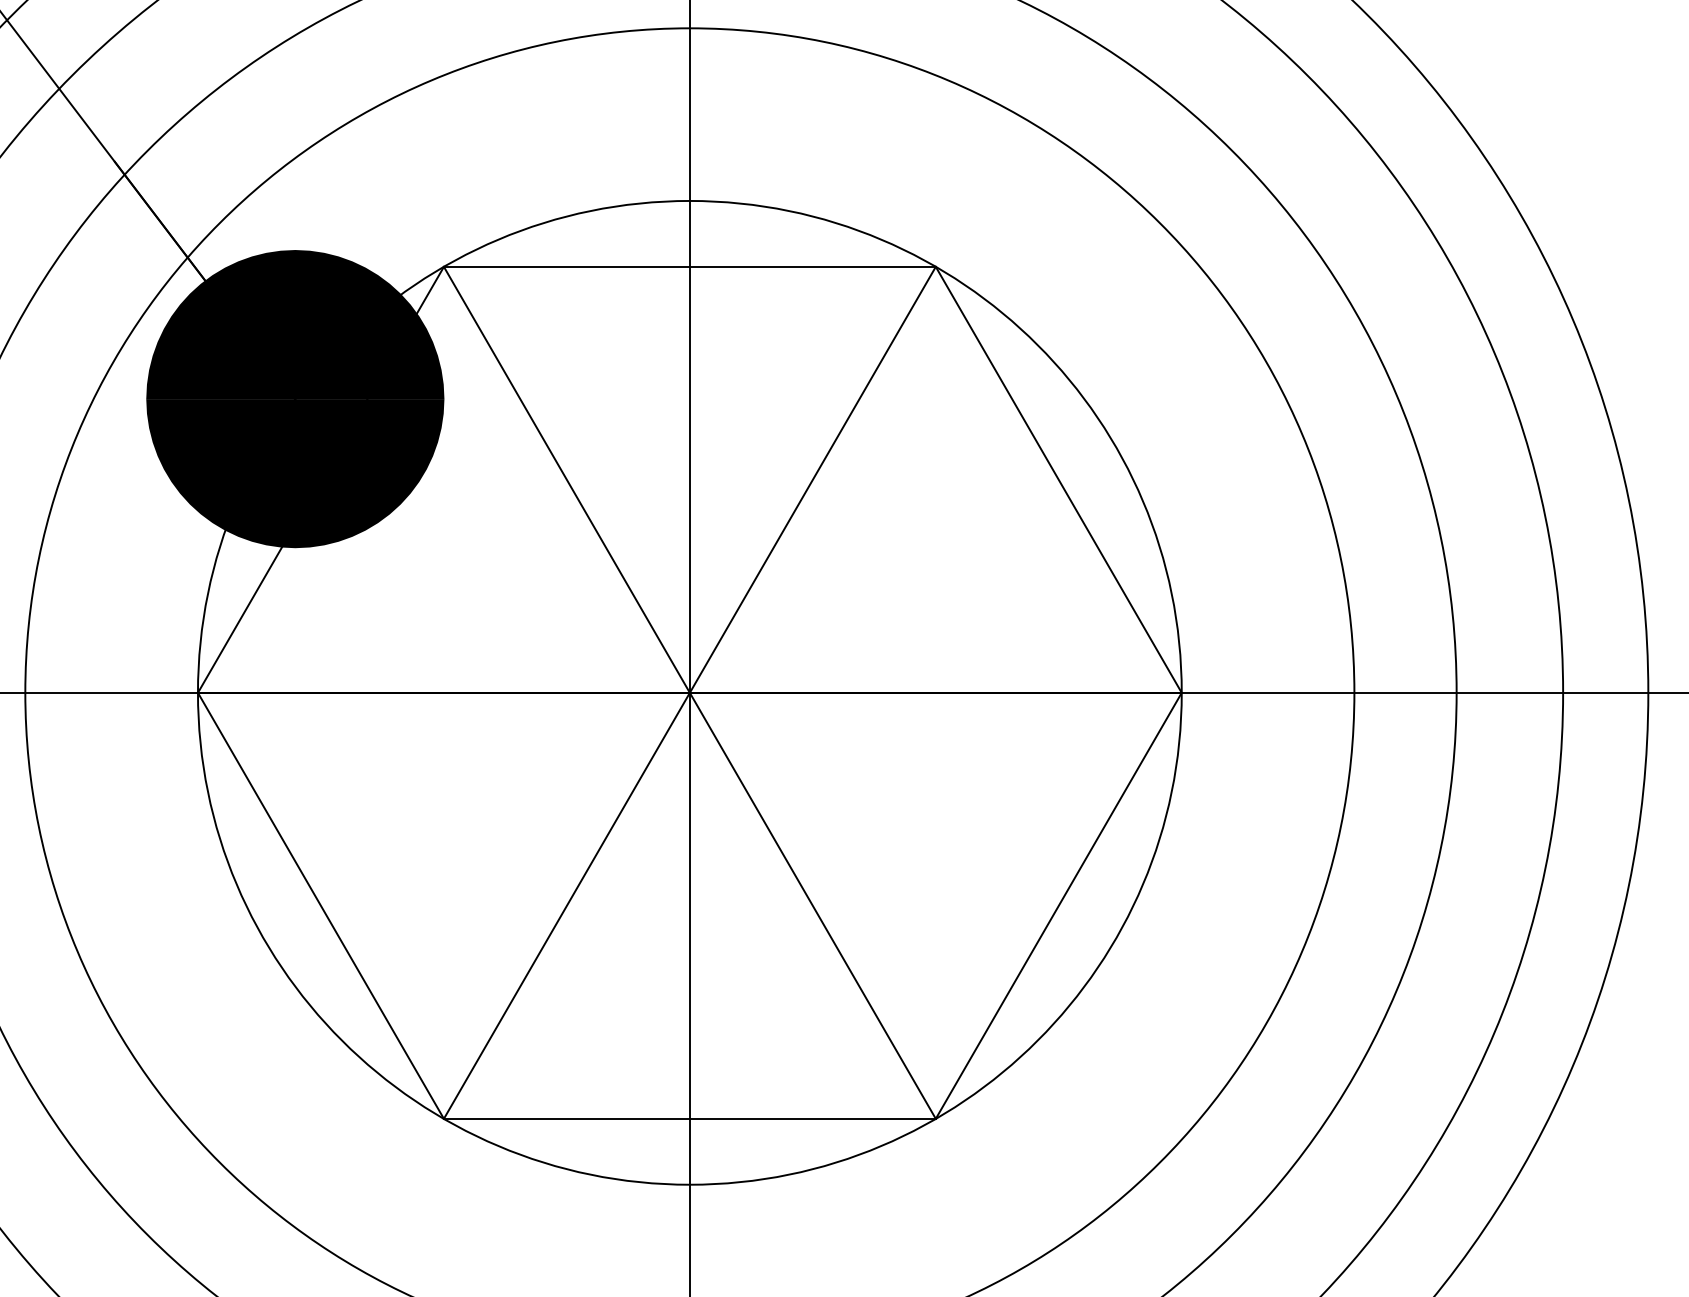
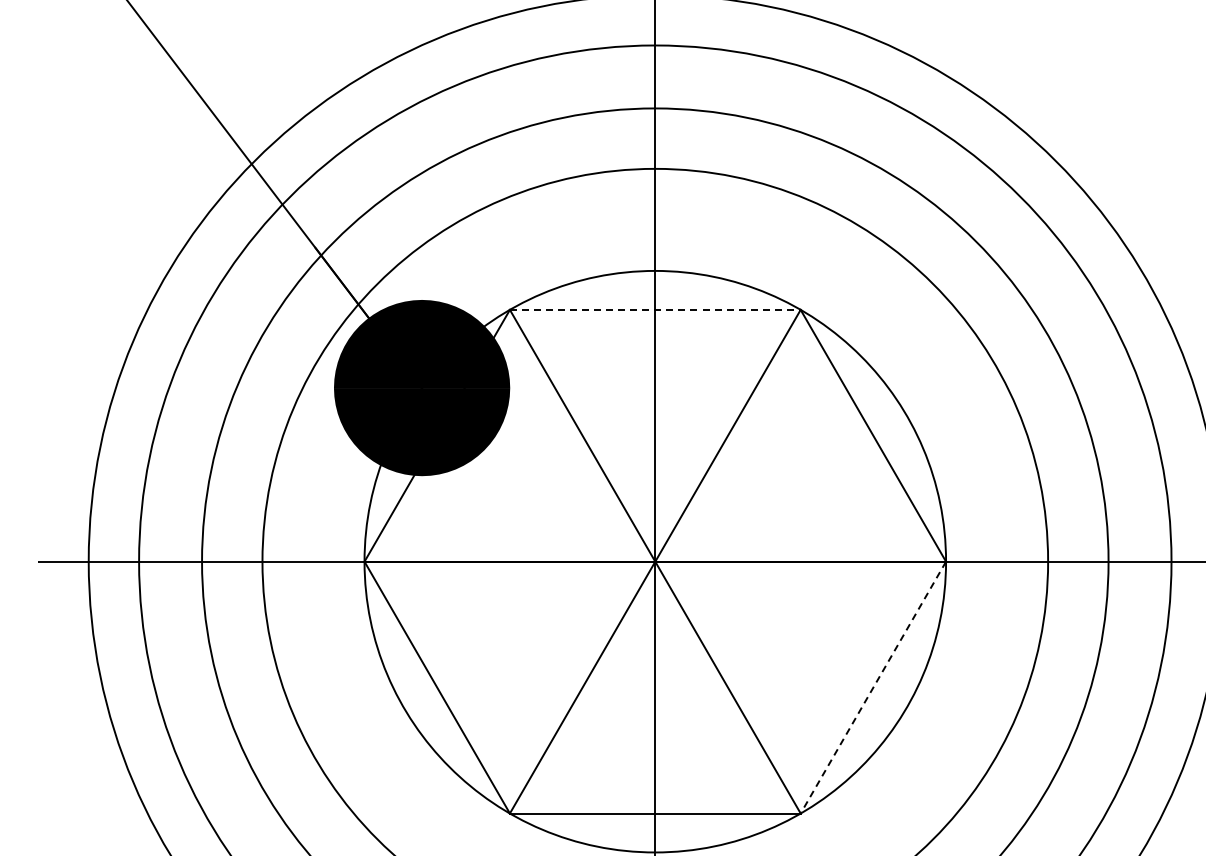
line: (690, 266) -> (655, 309), solid -> dashed
line: (1058, 907) -> (873, 688), solid -> dashed

